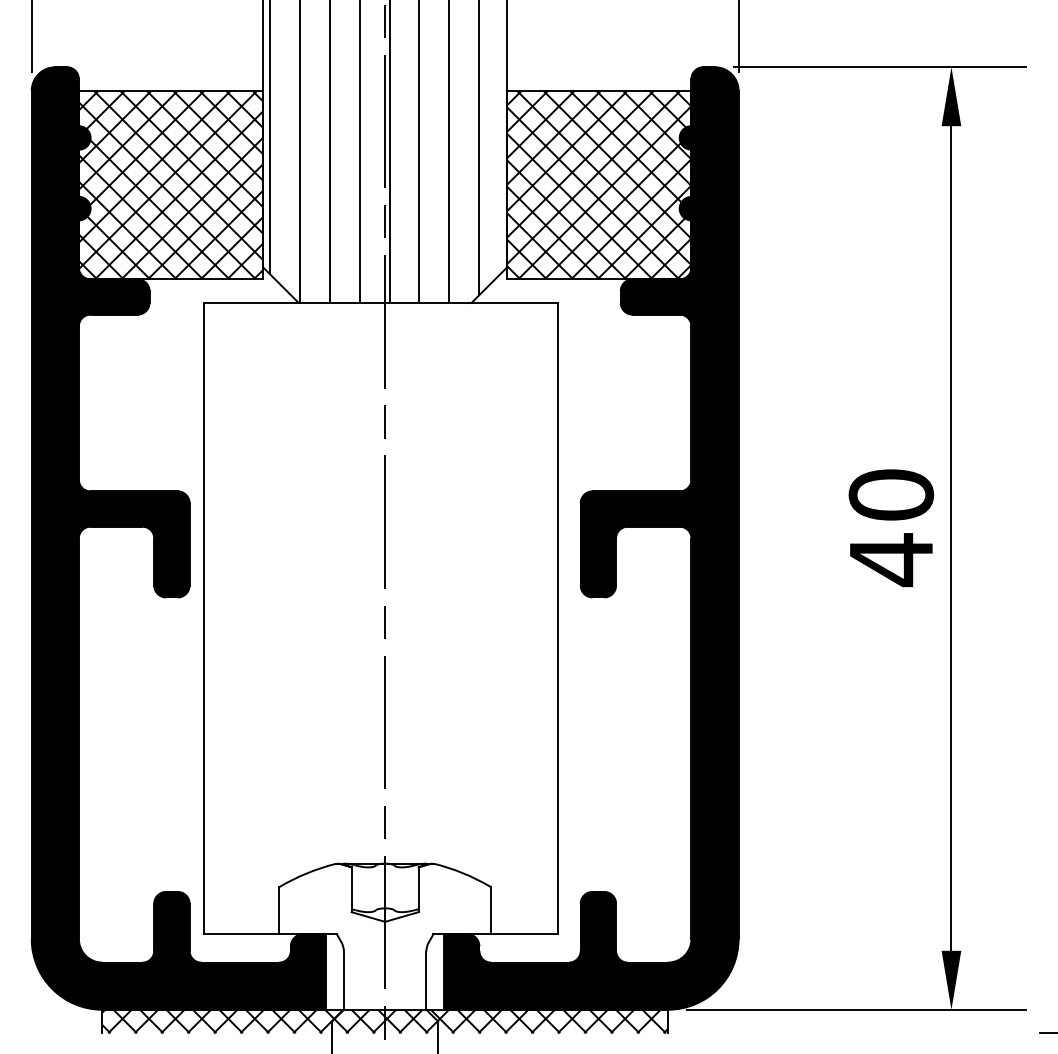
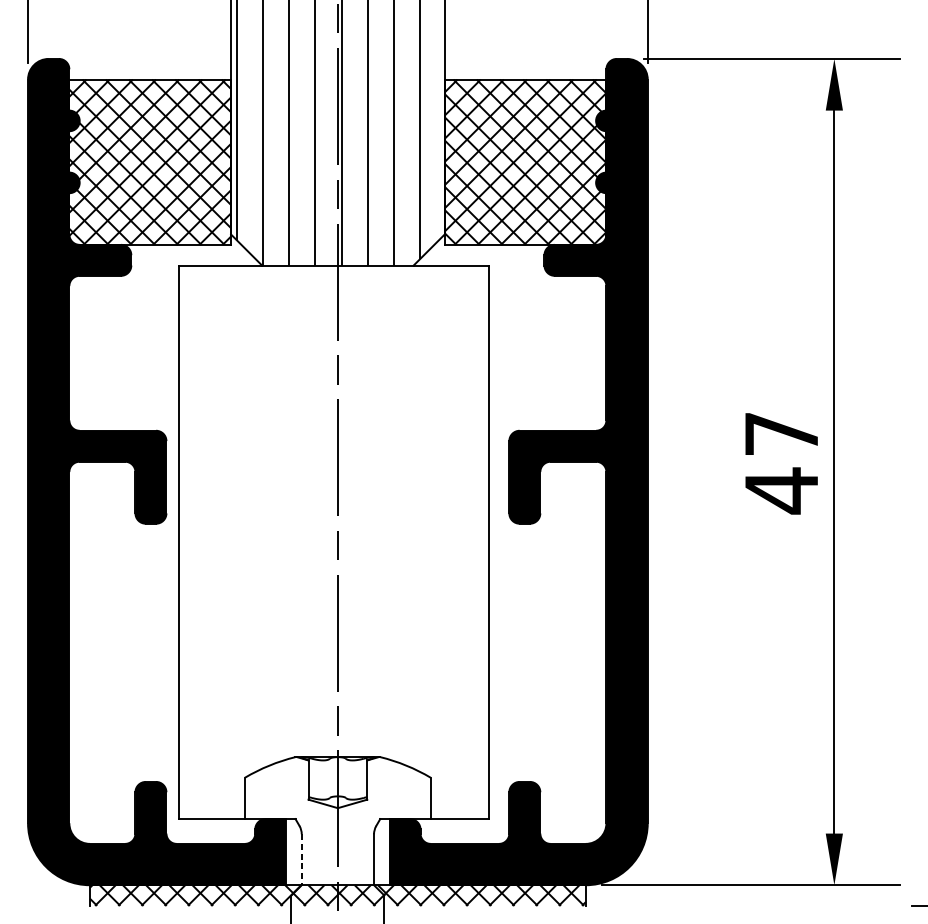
text: (891, 494) -> (781, 433), 40 -> 47
line: (343, 981) -> (301, 860), solid -> dashed

